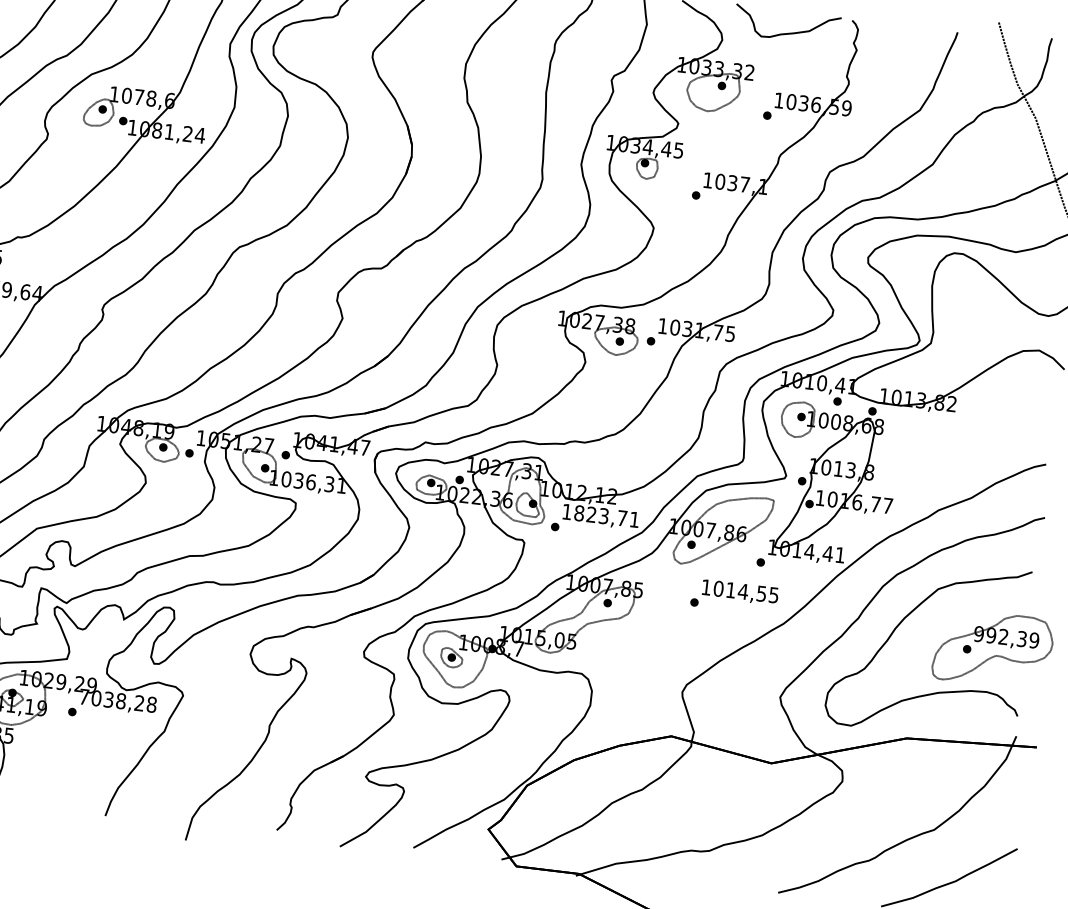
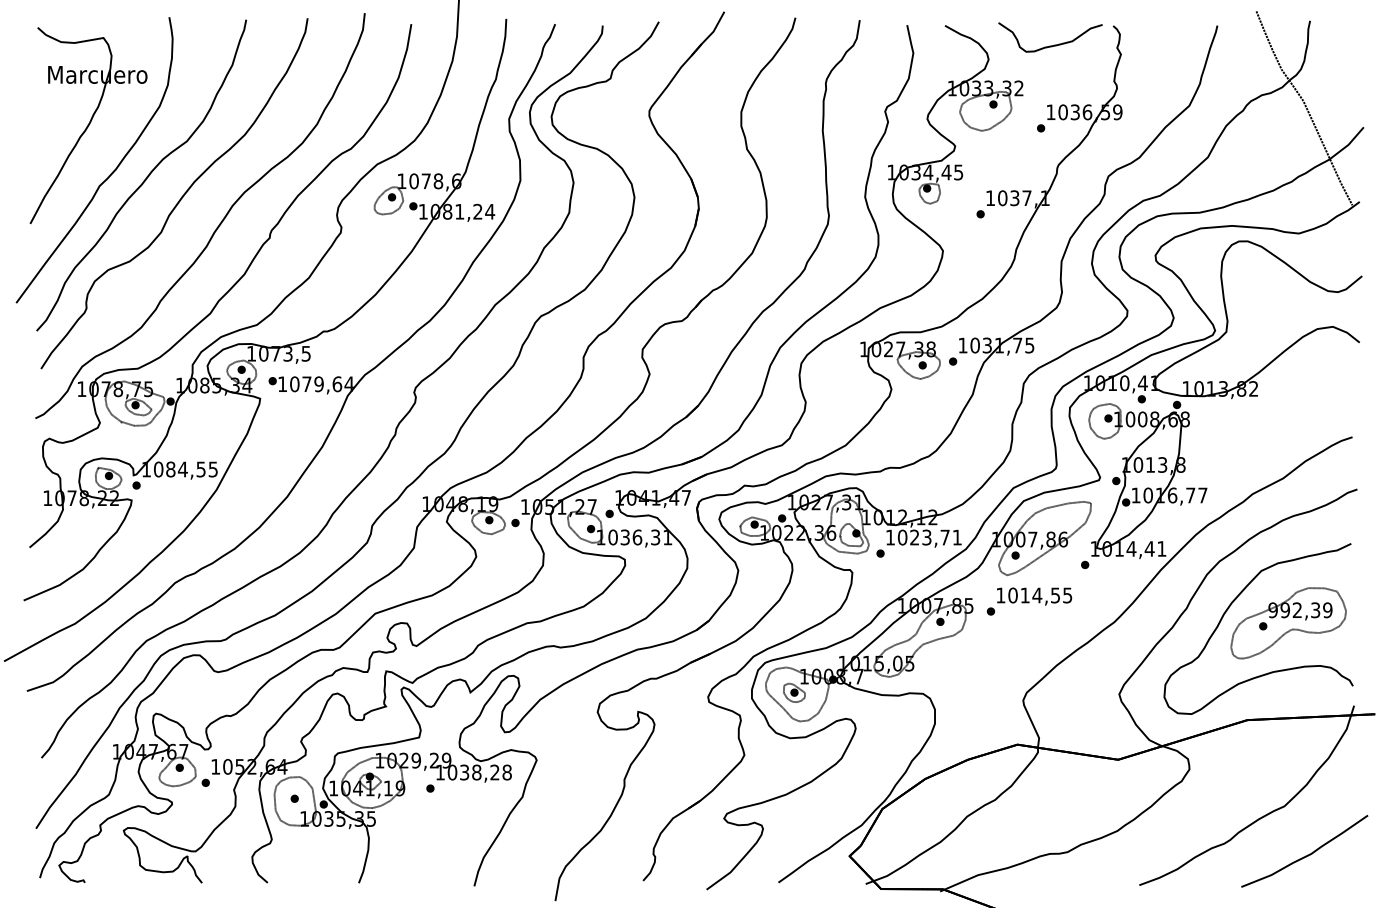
text: (579, 513) -> (902, 537), 1823,71 -> 1023,71
text: (734, 596) -> (1029, 601), moved
part: (993, 649) -> (1288, 623), moved
text: (83, 696) -> (439, 772), 7038,28 -> 1038,28

